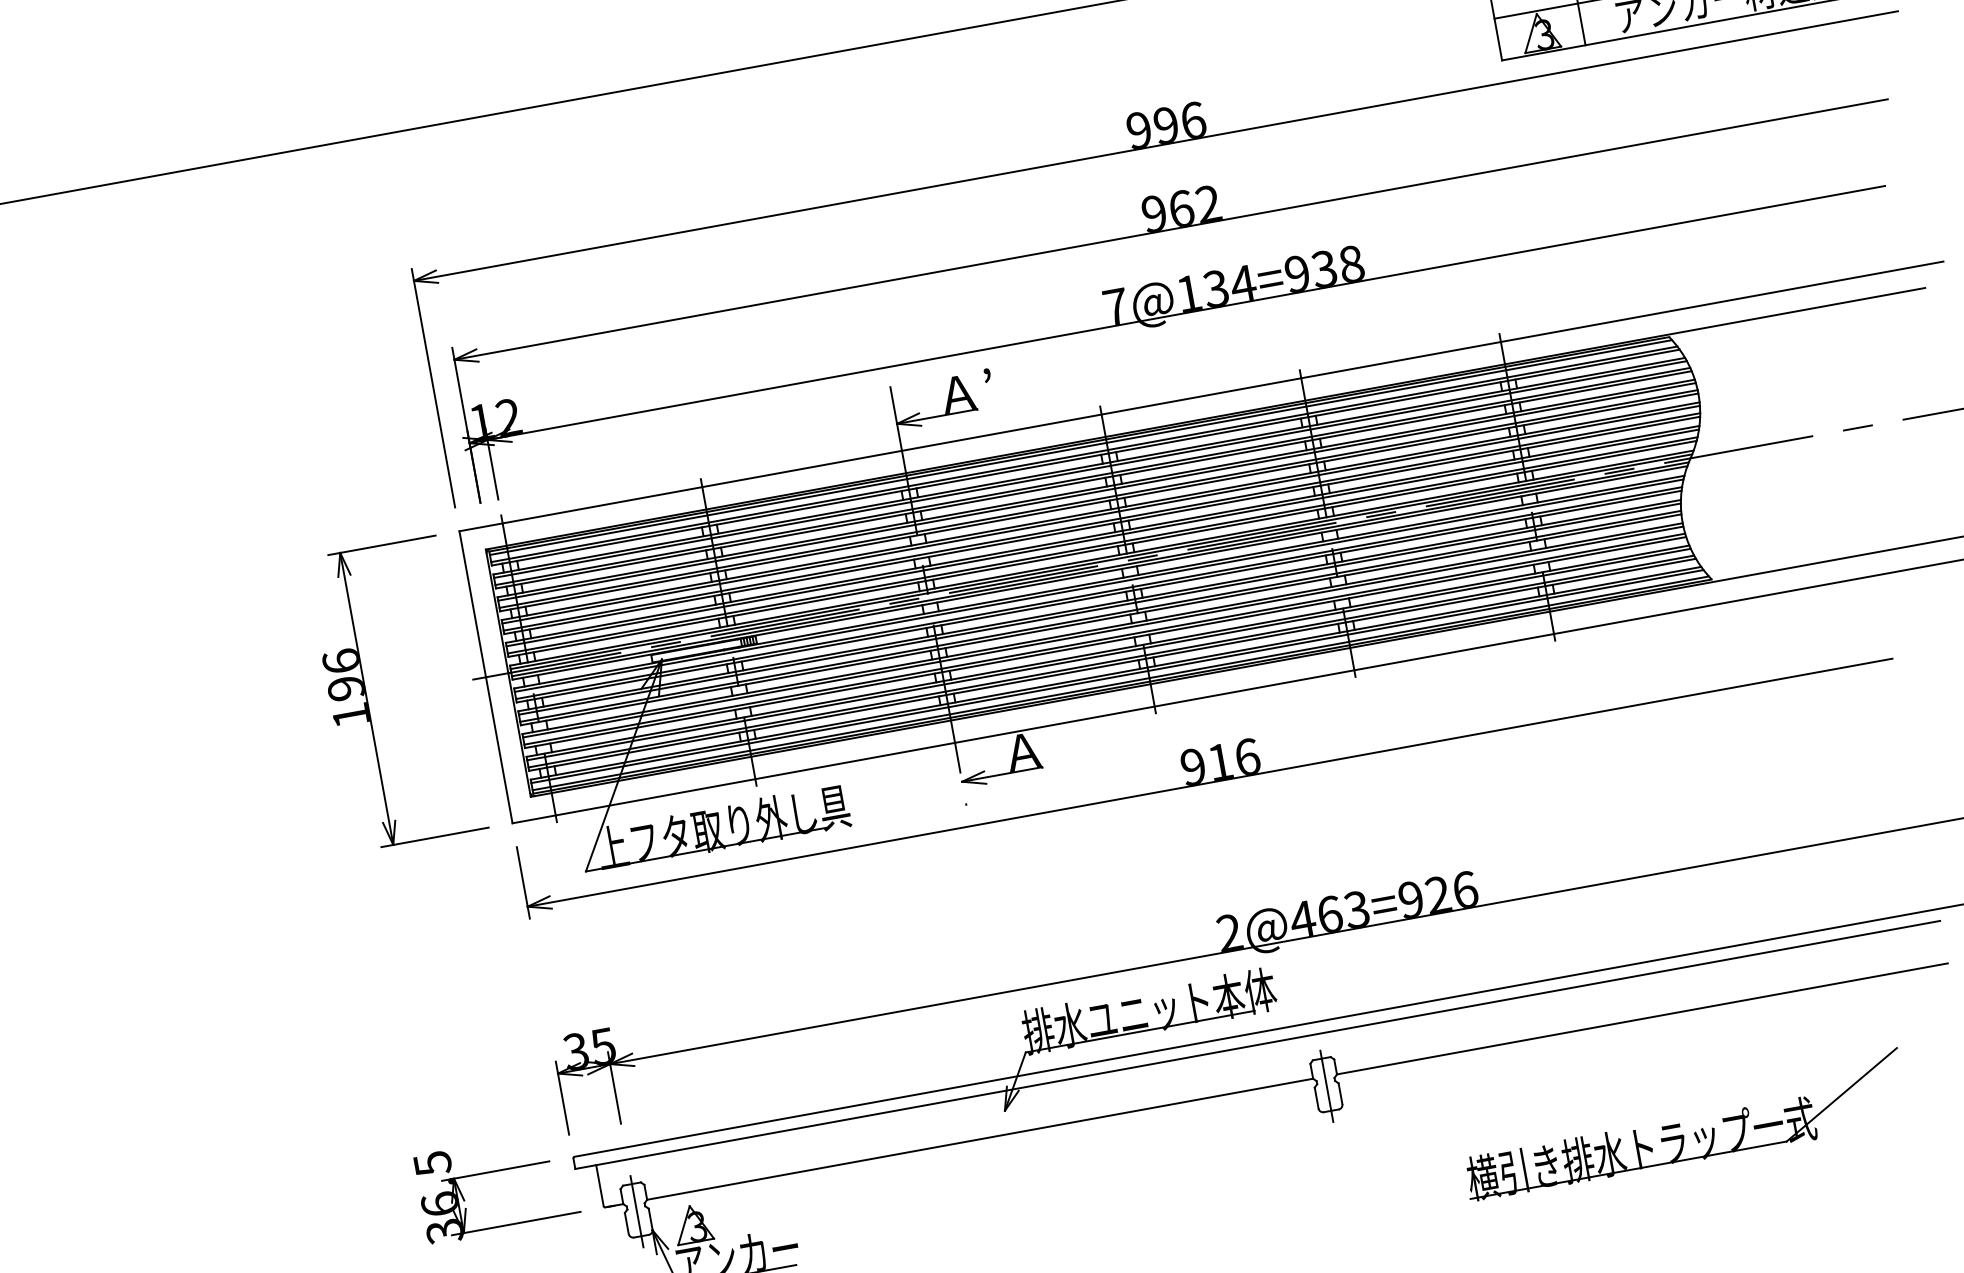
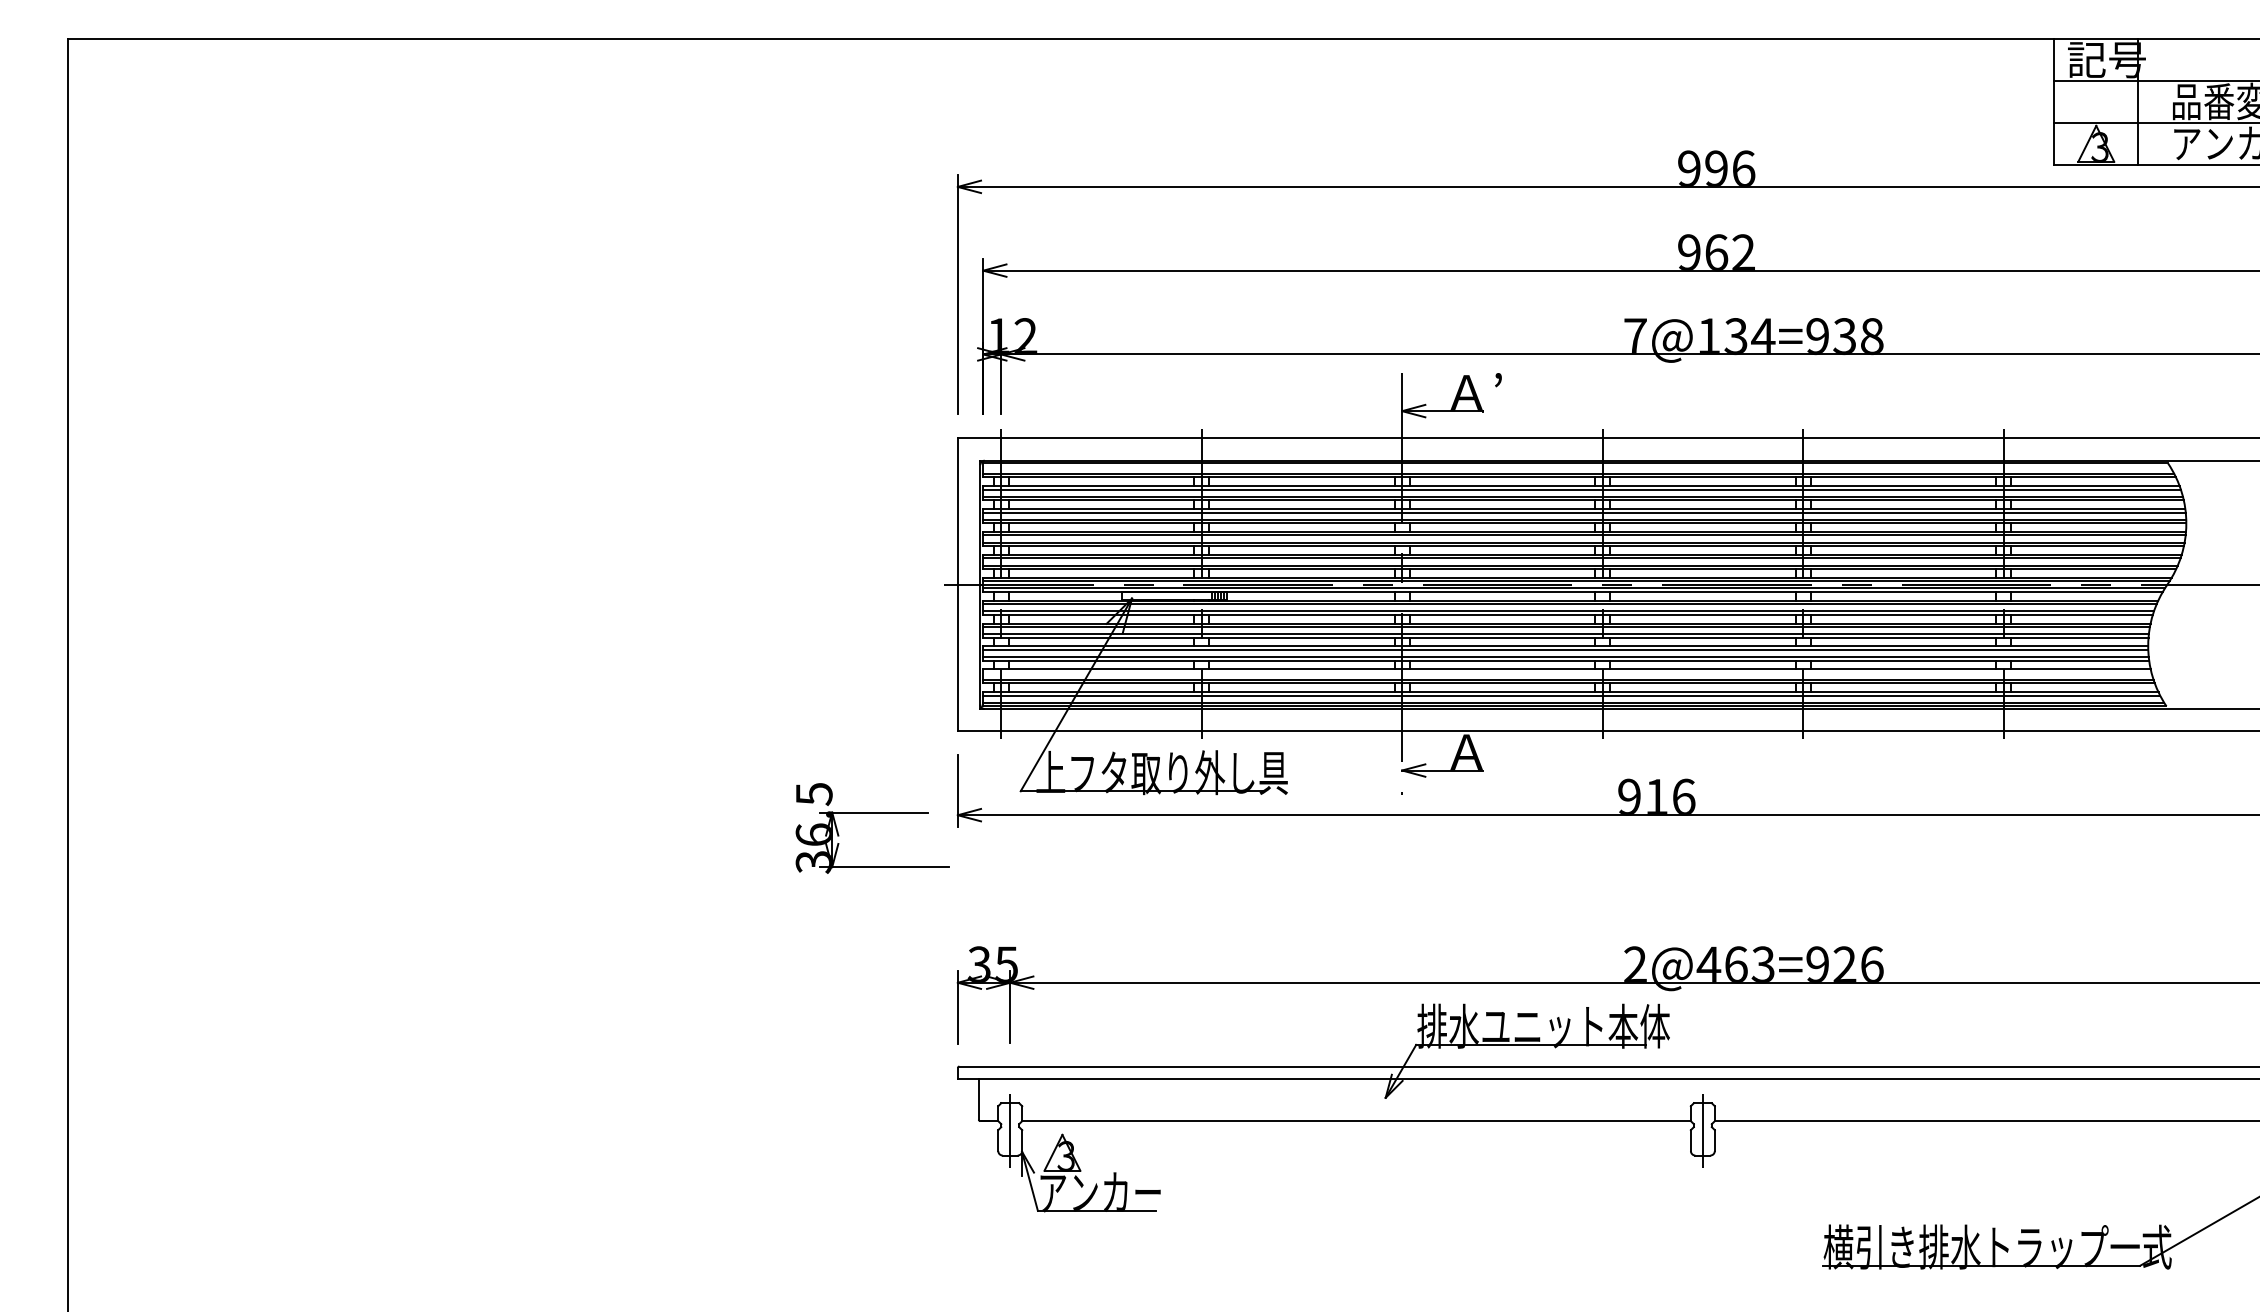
line: (1080, 447) -> (1576, 466), removed
line: (1109, 654) -> (1567, 672), removed
part: (367, 698) -> (838, 584), removed
part: (494, 1172) -> (872, 813), moved

